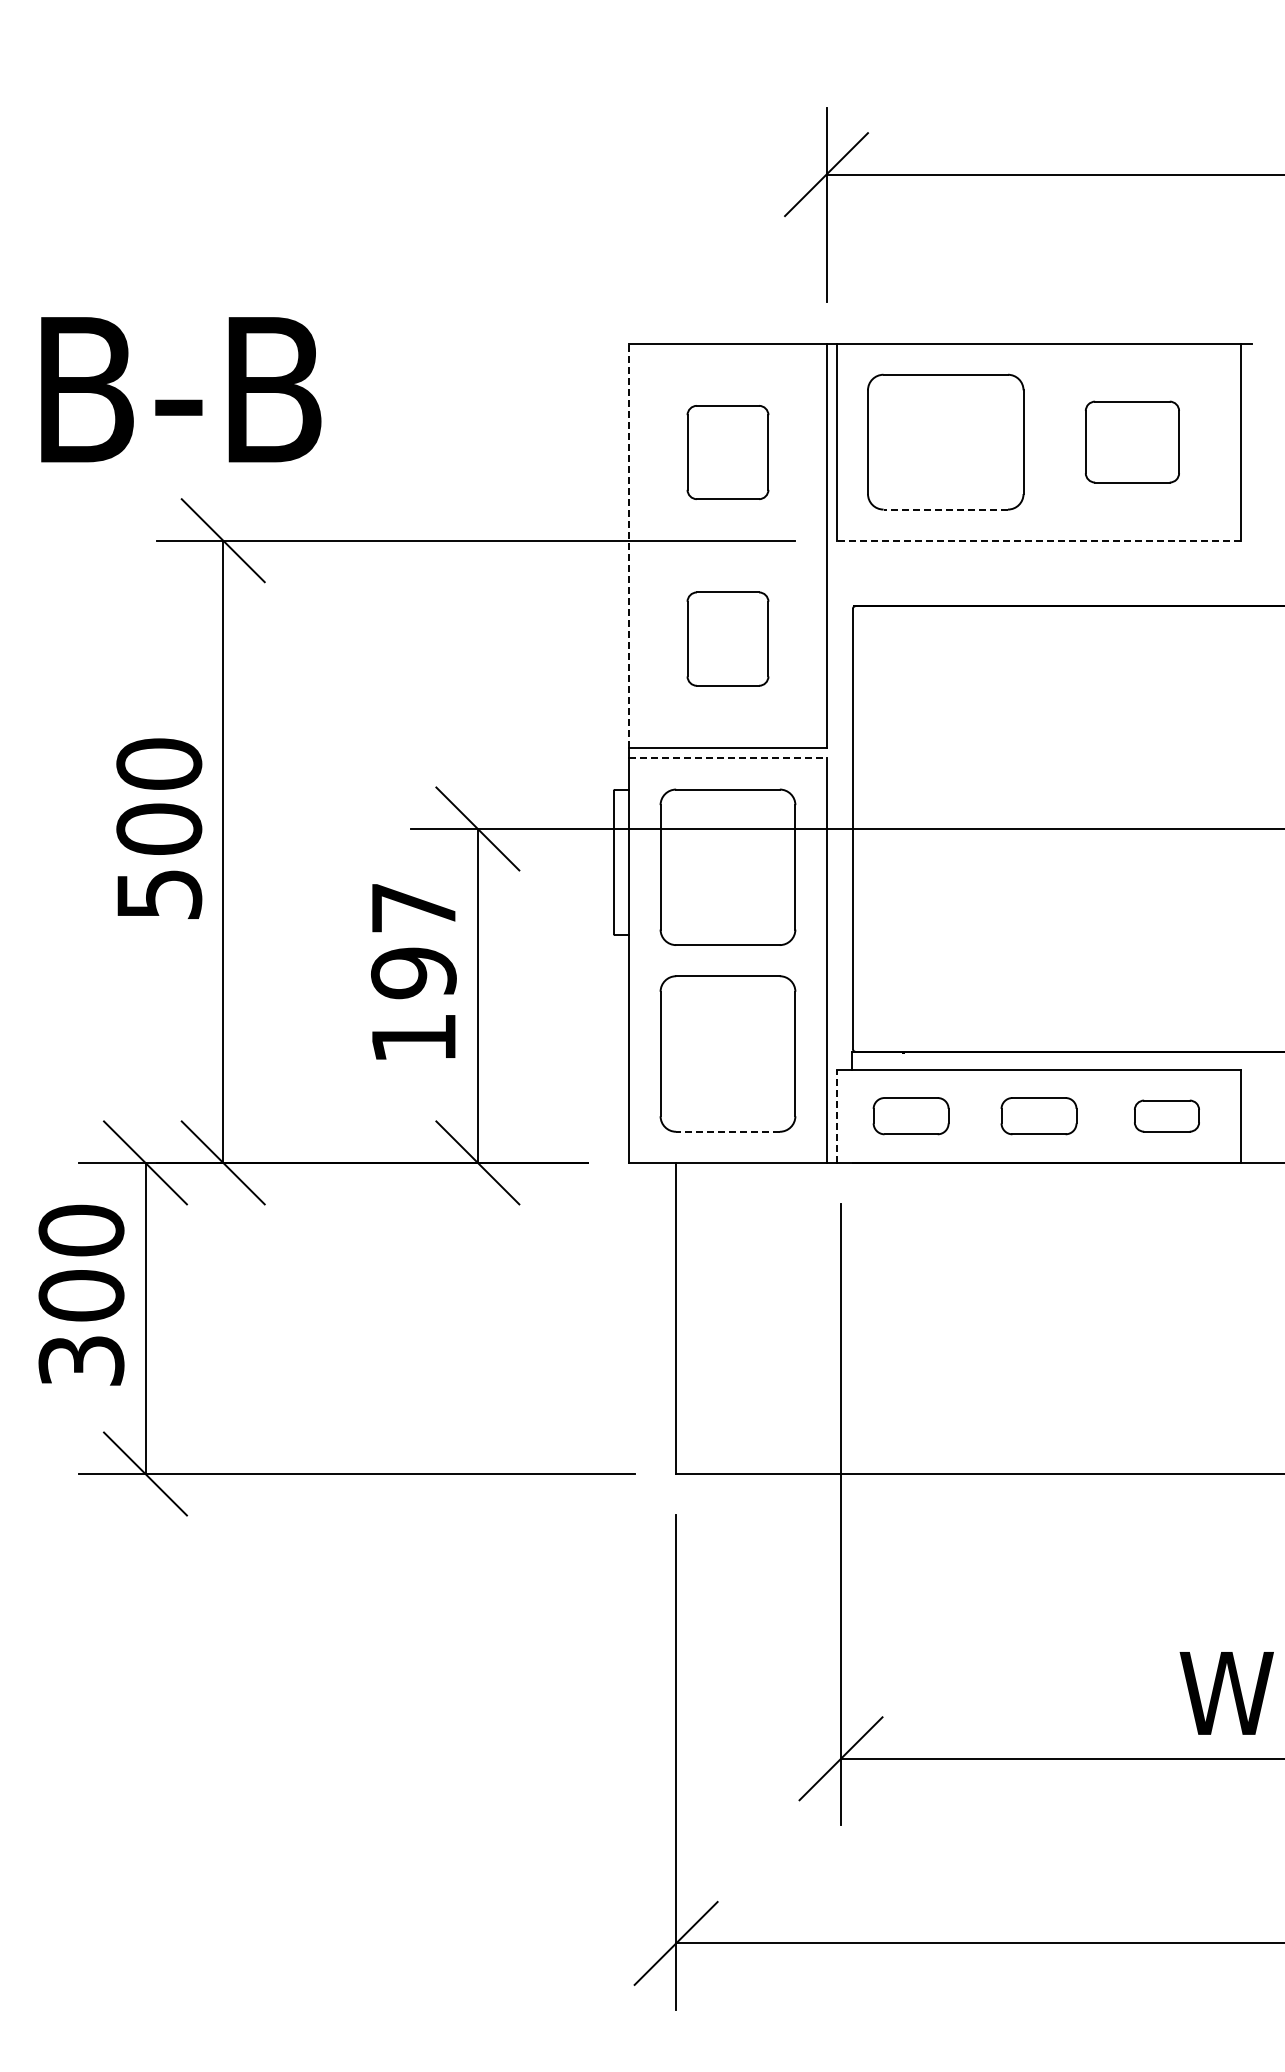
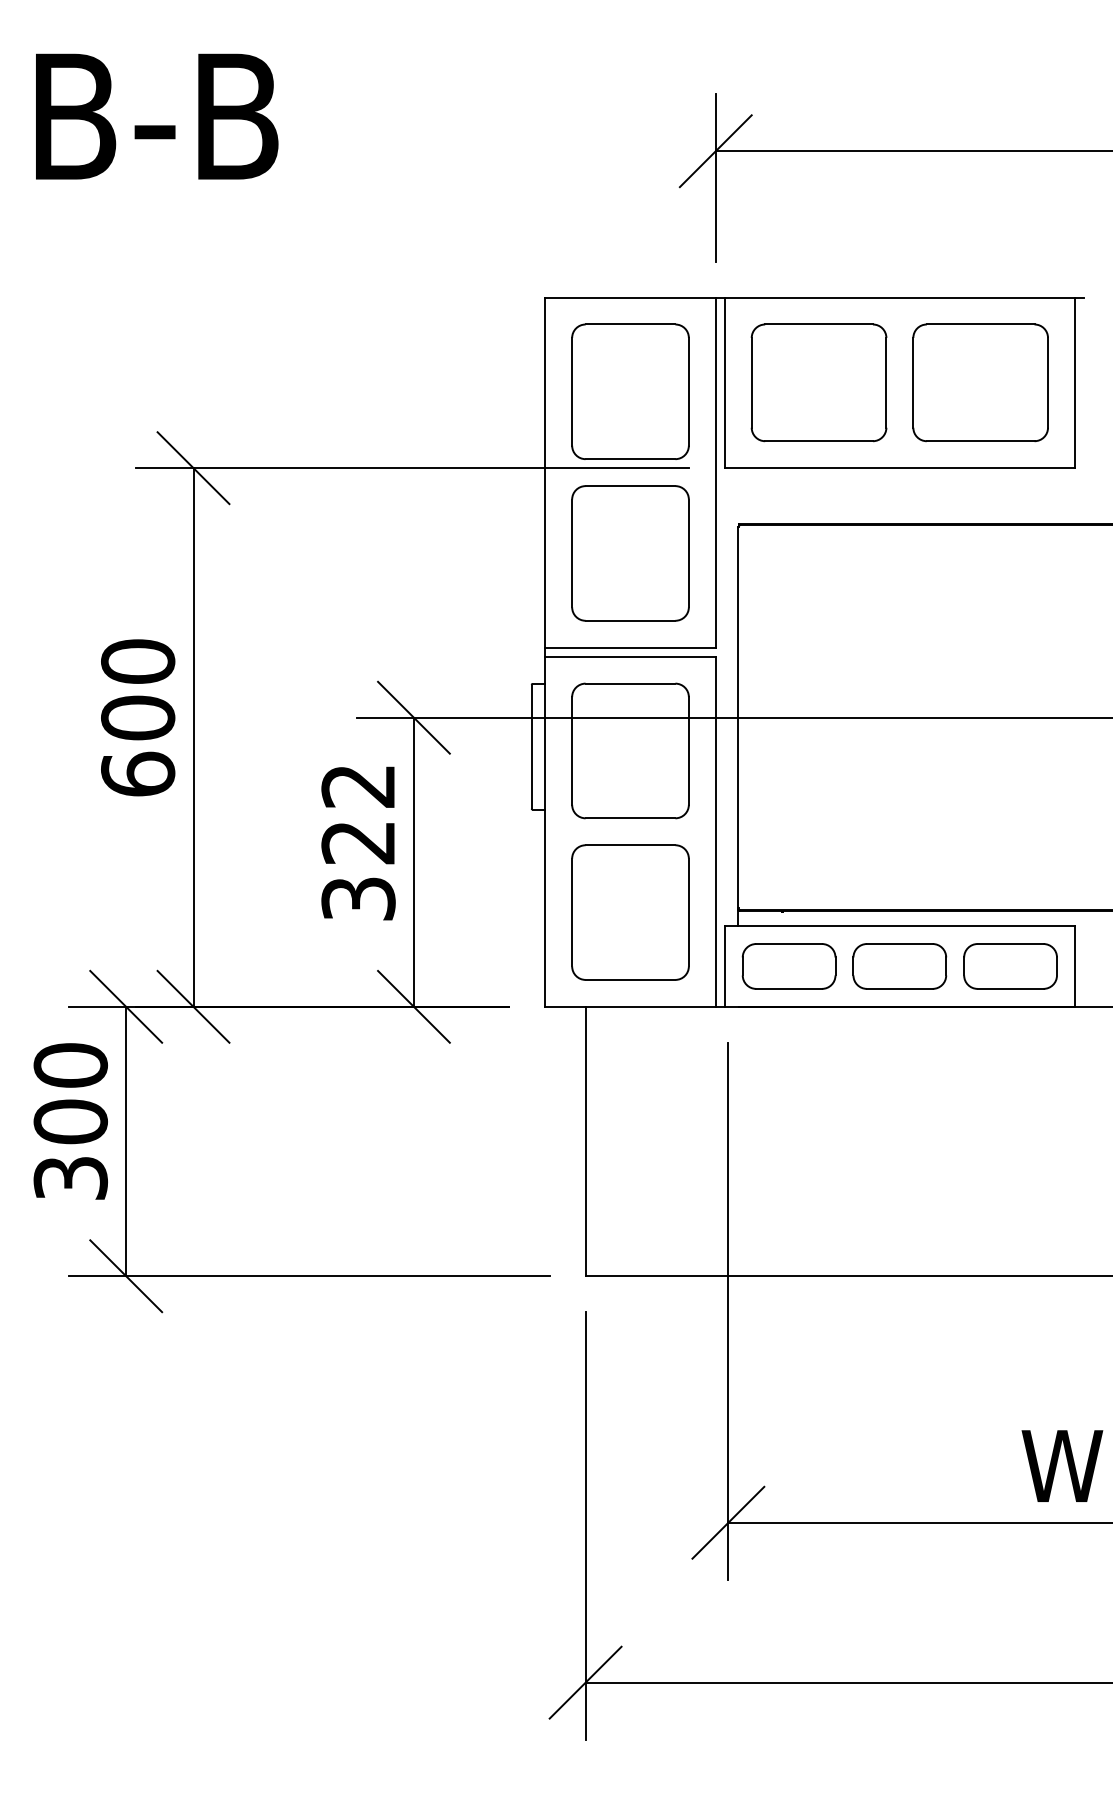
text: (181, 389) -> (157, 116), moved
part: (1132, 441) -> (980, 382), size x1.67
part: (727, 452) -> (630, 391), size x1.67
line: (945, 509) -> (818, 441), dashed -> solid
line: (1038, 540) -> (899, 467), dashed -> solid
line: (629, 545) -> (545, 472), dashed -> solid
part: (727, 638) -> (630, 552), size x1.67
line: (727, 758) -> (630, 656), dashed -> solid
text: (159, 893) -> (138, 773), 500 -> 600
text: (413, 973) -> (358, 842), 197 -> 322
part: (910, 1115) -> (788, 965), size x1.43
part: (1038, 1115) -> (899, 965), size x1.43
part: (1166, 1115) -> (1010, 965), size x1.67
line: (836, 1116) -> (724, 966), dashed -> solid
line: (727, 1131) -> (630, 979), dashed -> solid

